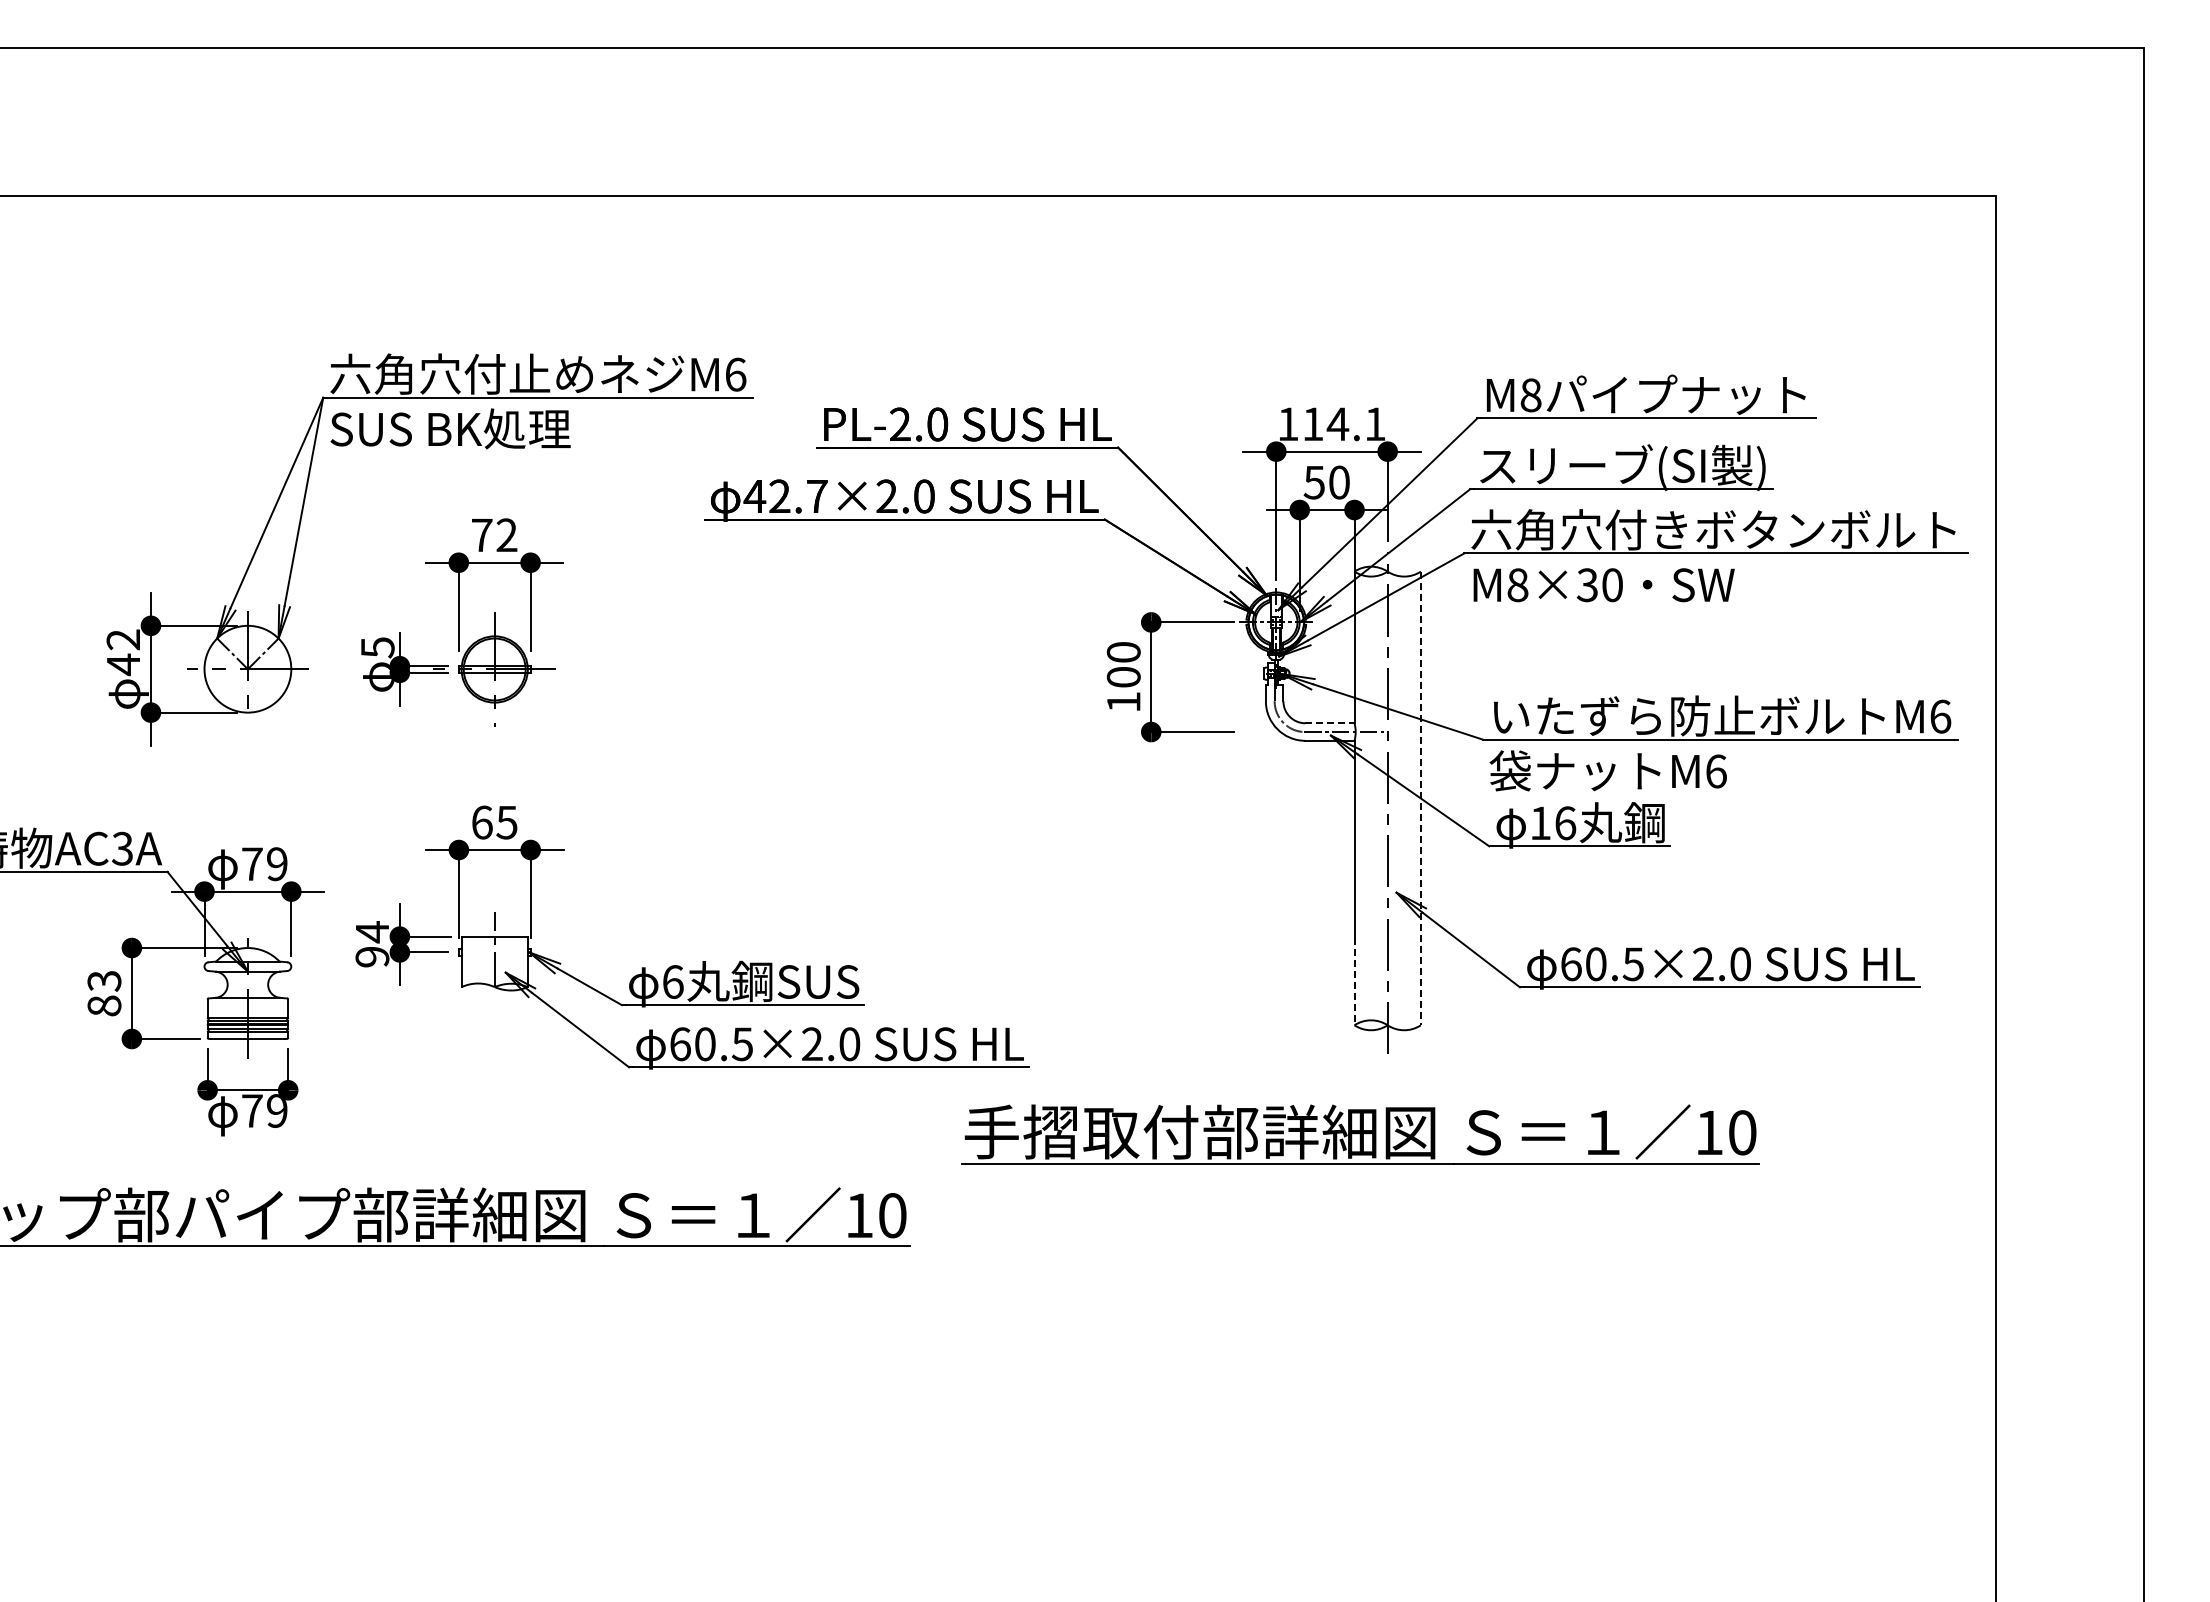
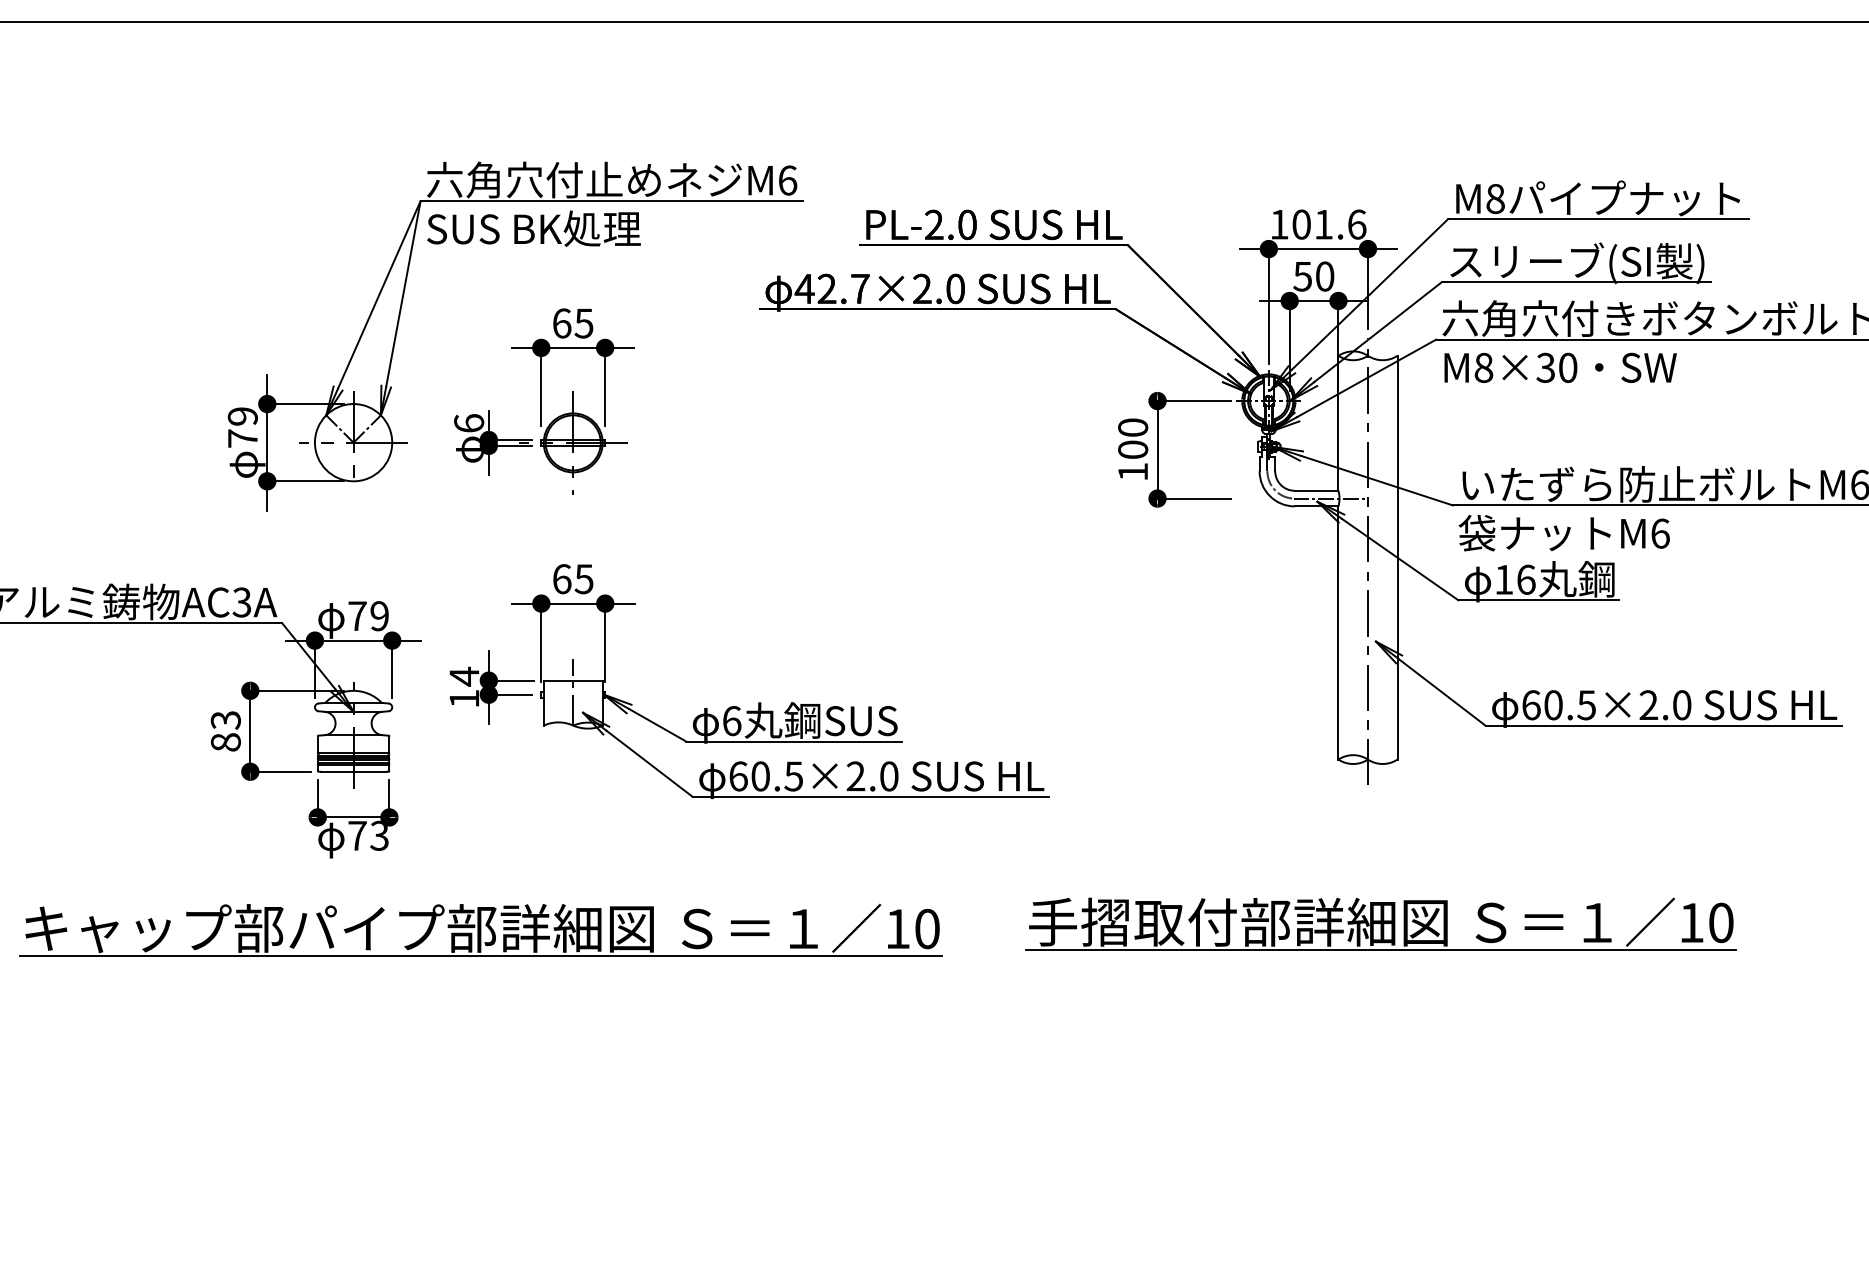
text: (1344, 424) -> (1329, 224), 114.1 -> 101.6
text: (494, 535) -> (573, 323), 72 -> 65
text: (377, 647) -> (468, 423), 5 -> 6
text: (123, 652) -> (242, 427), 42 -> 79
line: (1329, 723) -> (1316, 490), dashed -> solid
line: (1420, 798) -> (1397, 557), dashed -> solid
text: (372, 957) -> (464, 699), 94 -> 14
line: (1354, 981) -> (1338, 720), dashed -> solid
text: (276, 1110) -> (379, 835), 79 -> 73
part: (1360, 1134) -> (1381, 924), moved

